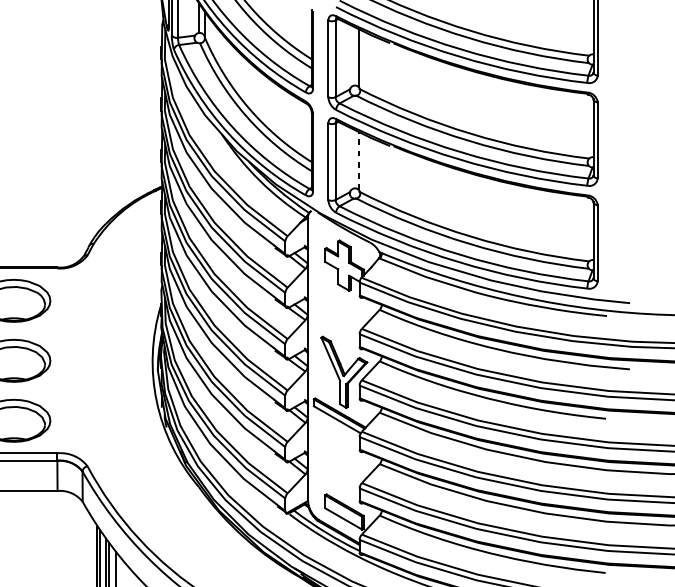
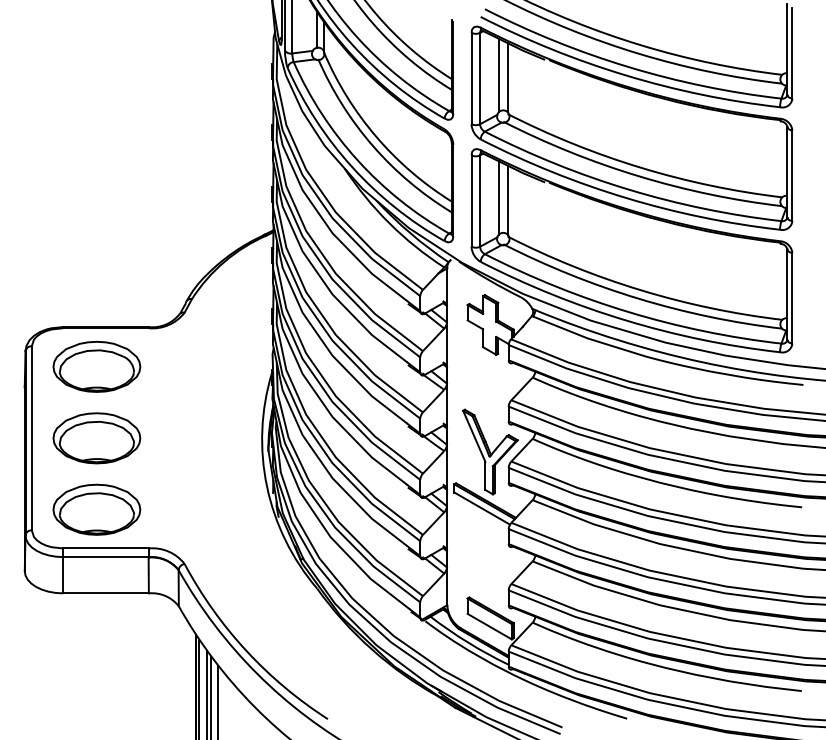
line: (351, 56) -> (499, 75), added
line: (351, 158) -> (499, 197), added
line: (358, 161) -> (507, 200), dashed -> solid

